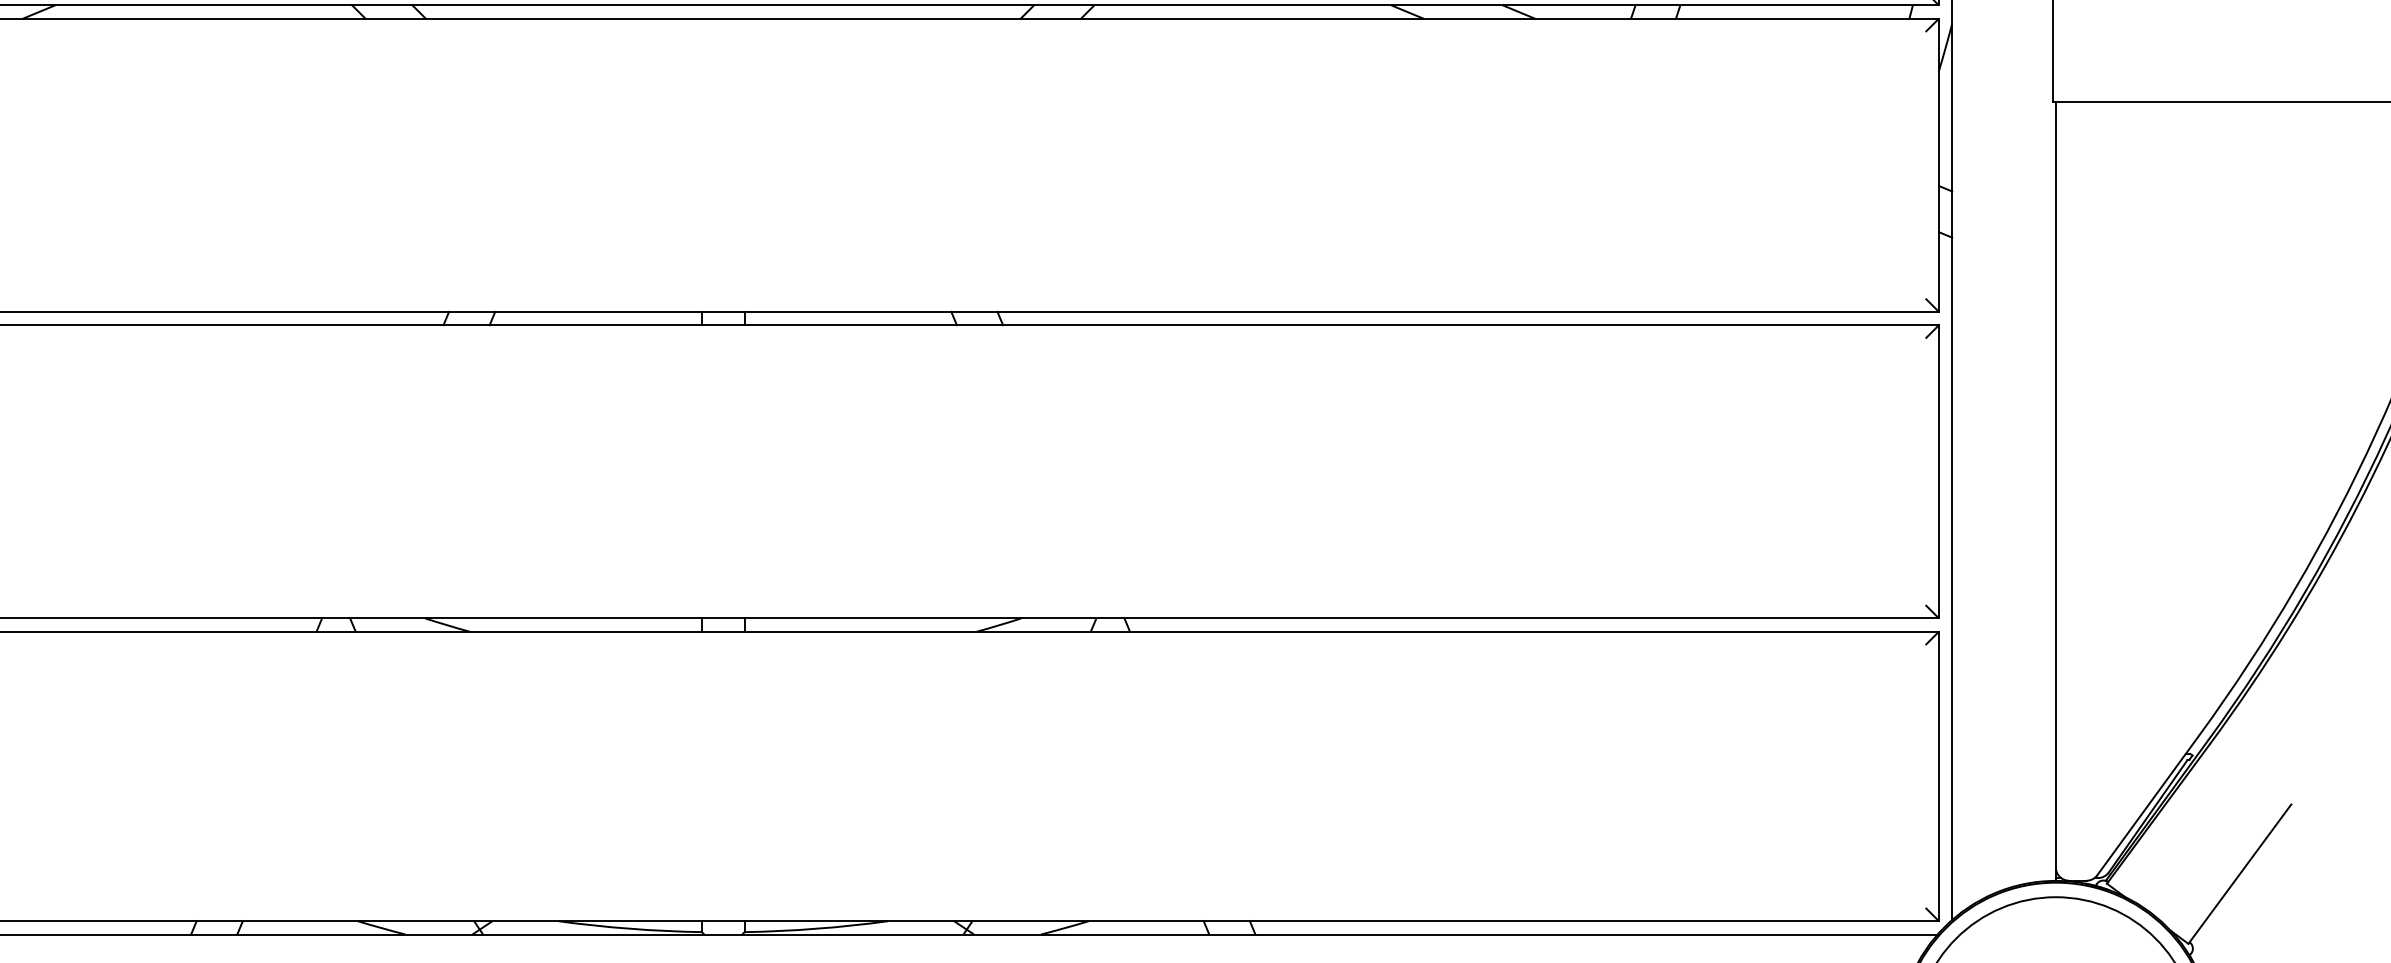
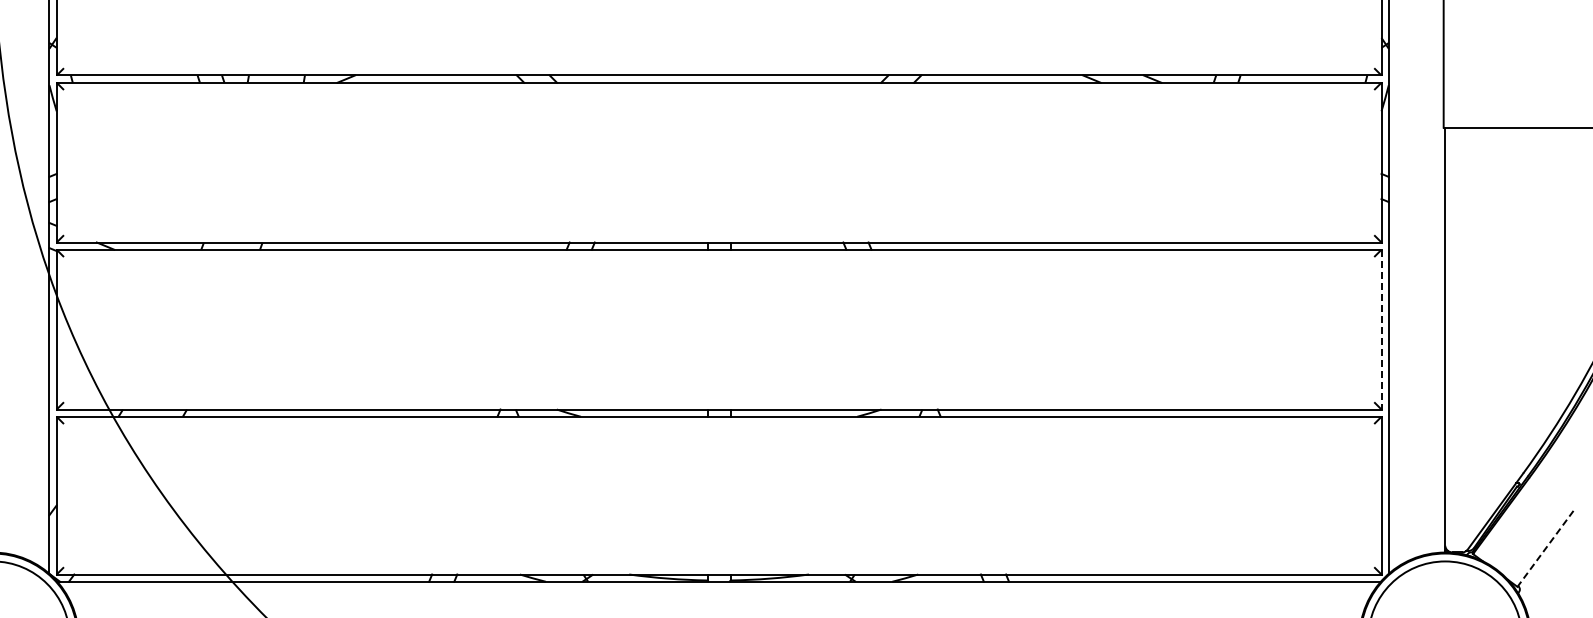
line: (1938, 471) -> (1381, 329), solid -> dashed
line: (2239, 875) -> (1545, 549), solid -> dashed

